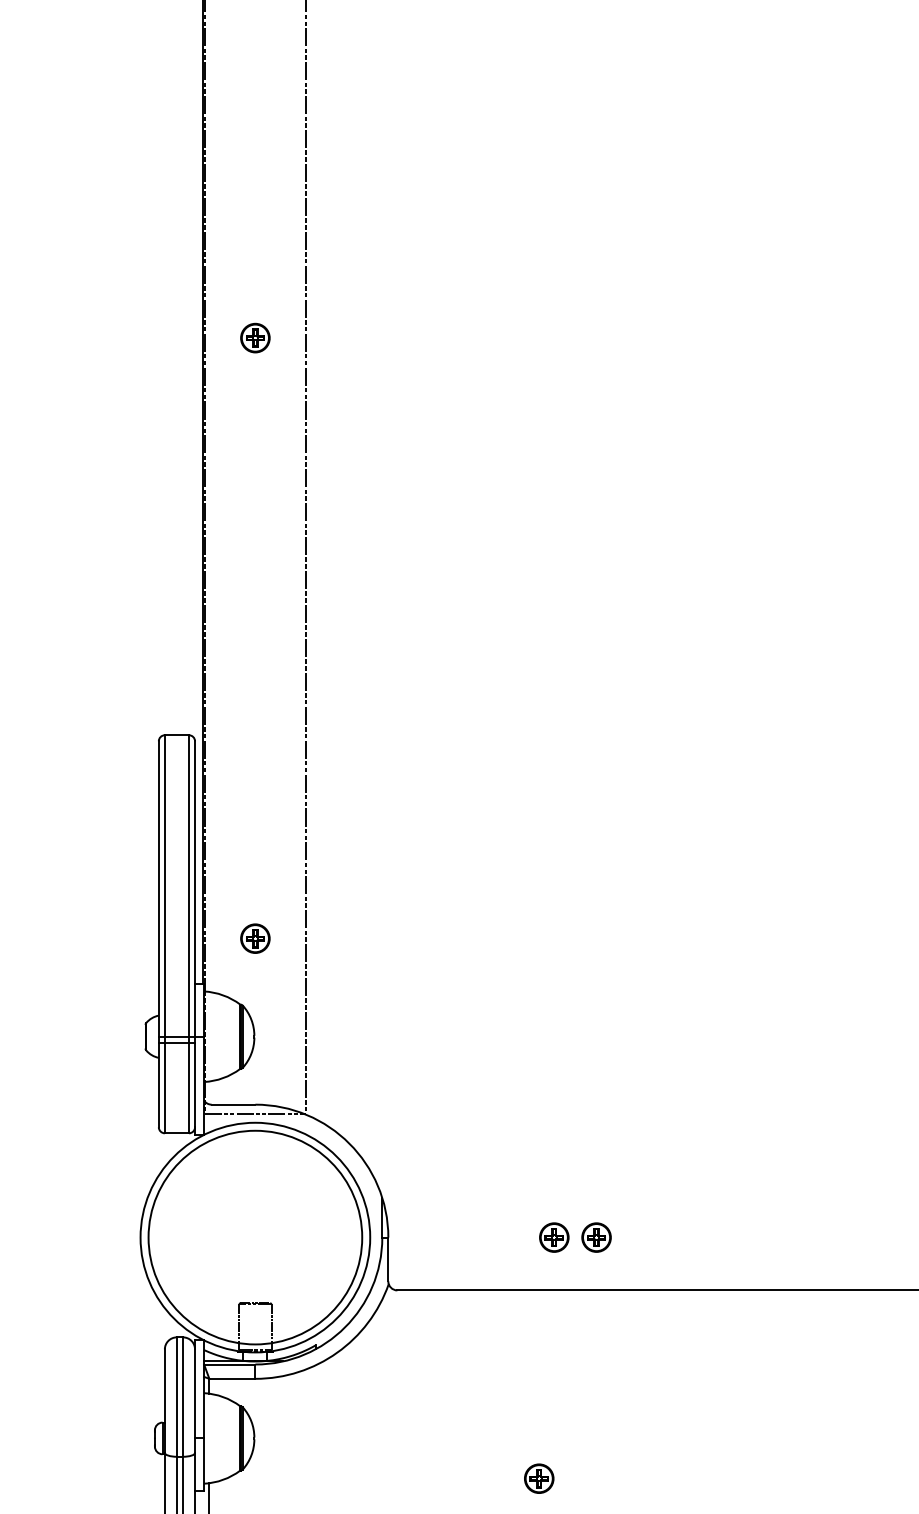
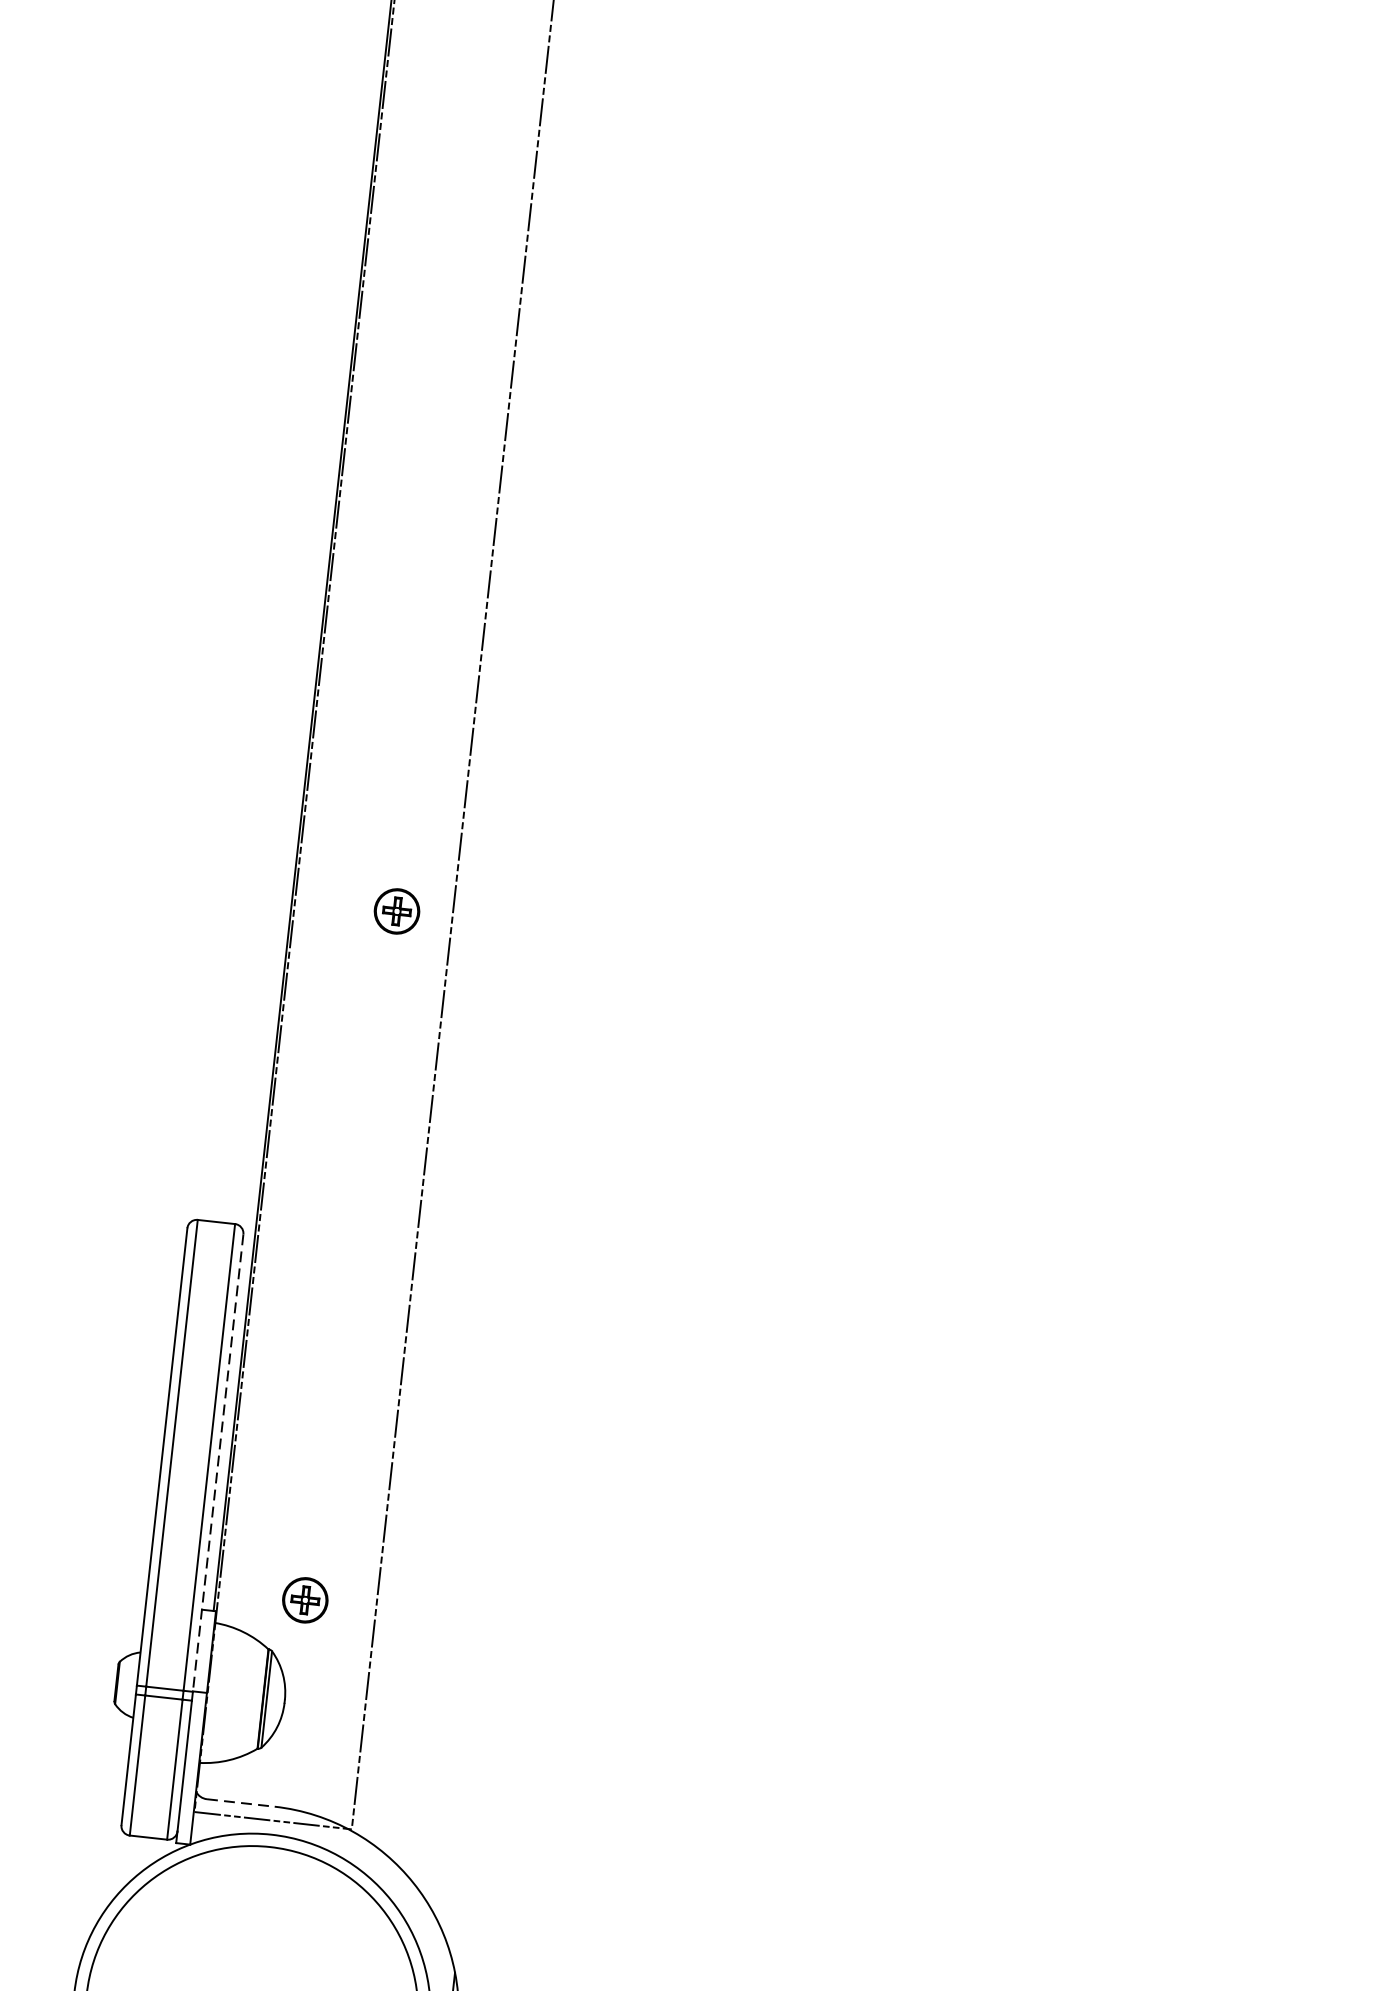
part: (255, 337) -> (397, 910), moved
line: (195, 889) -> (218, 1463), solid -> dashed
part: (255, 938) -> (305, 1600), moved
line: (233, 1104) -> (240, 1802), solid -> dashed

